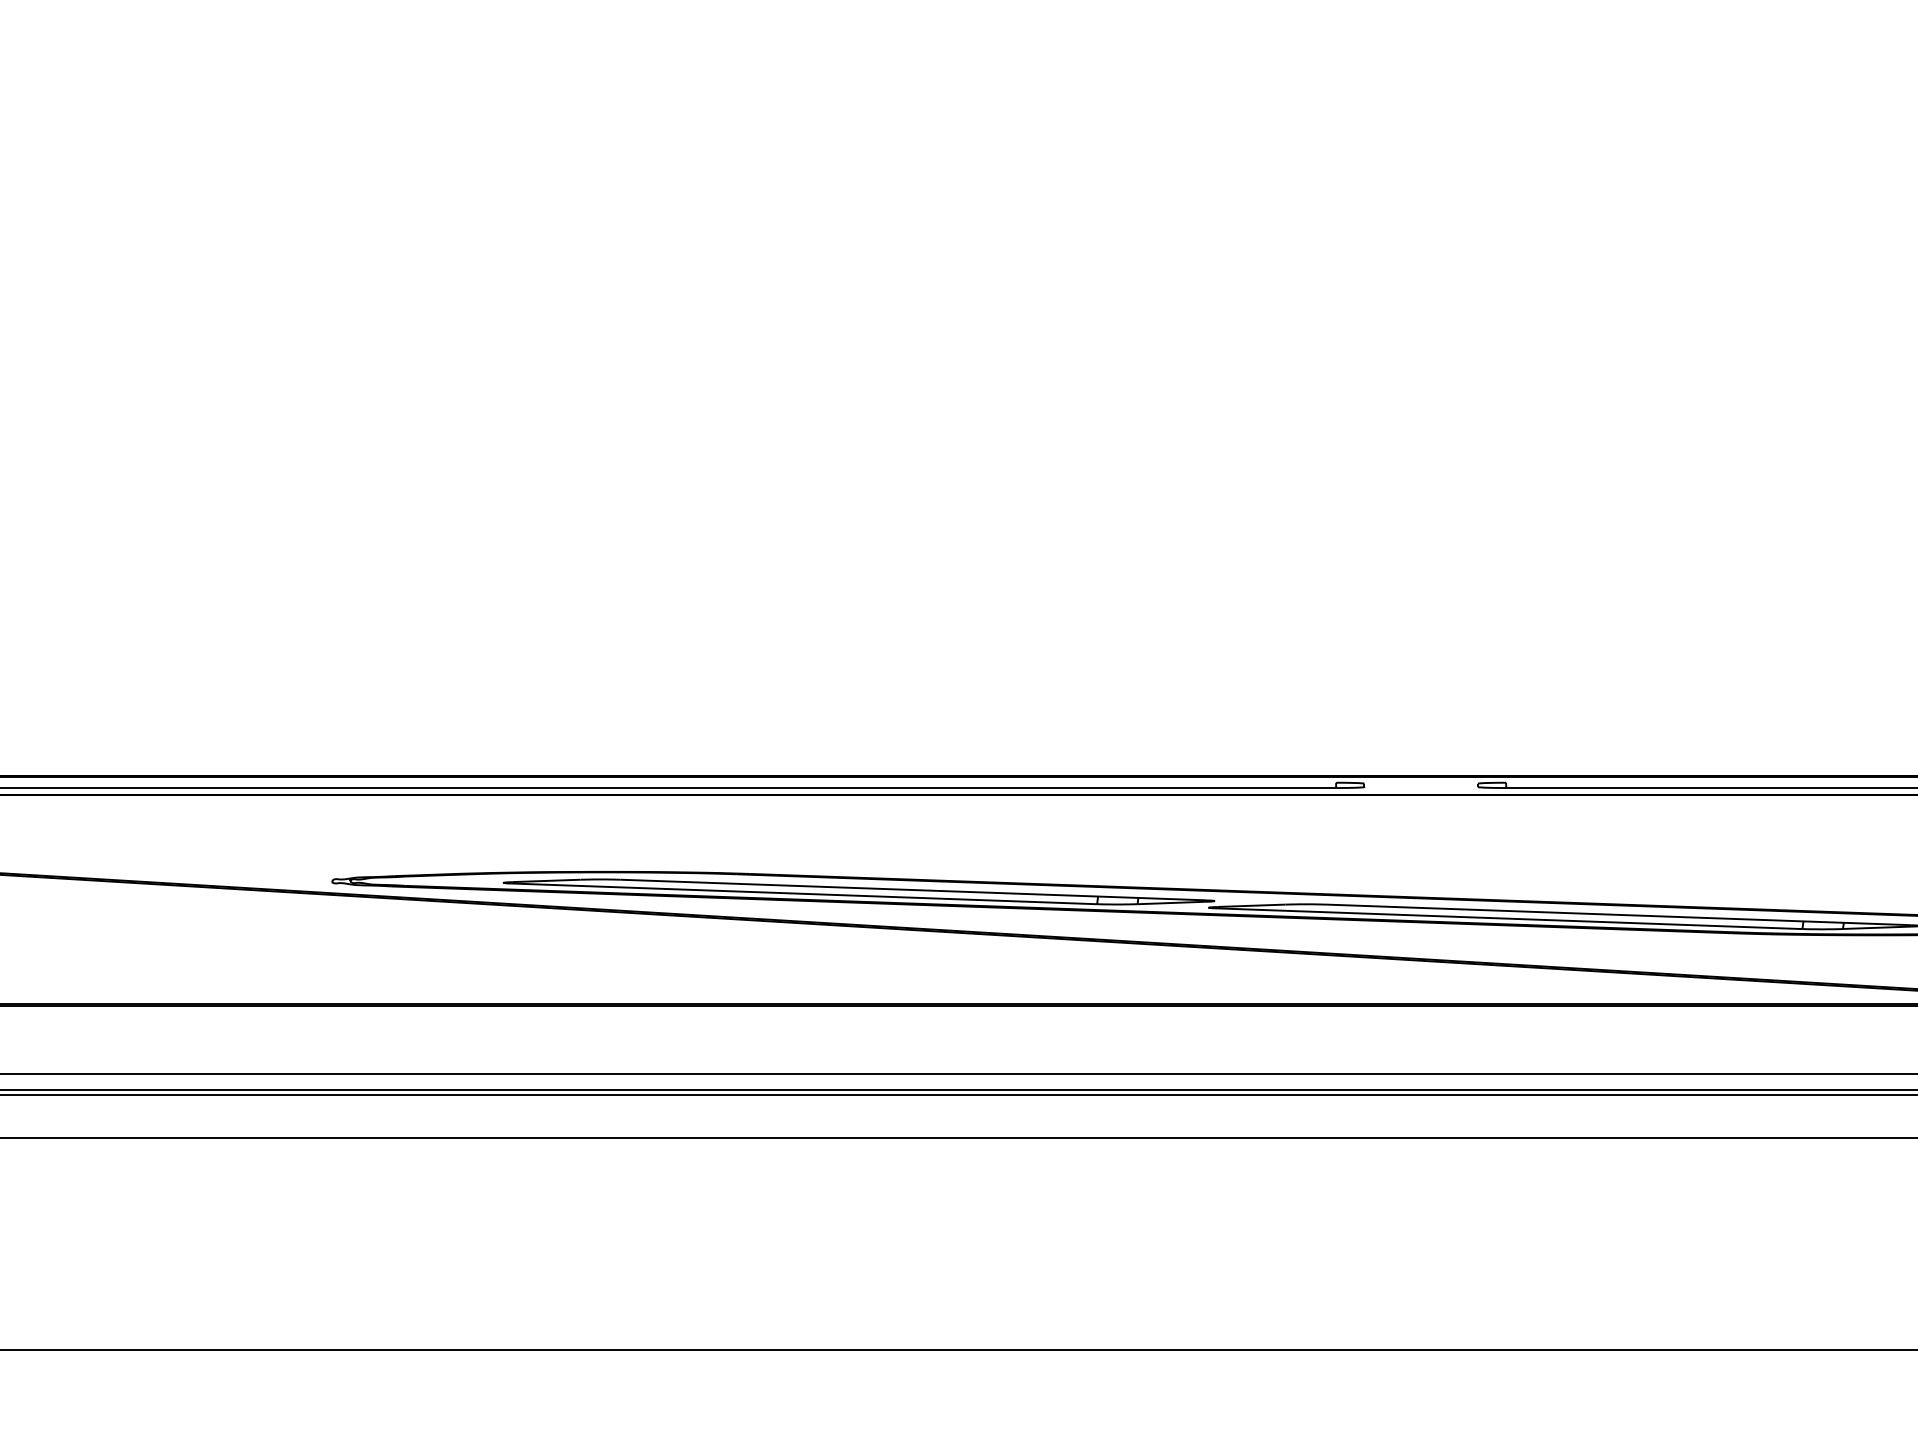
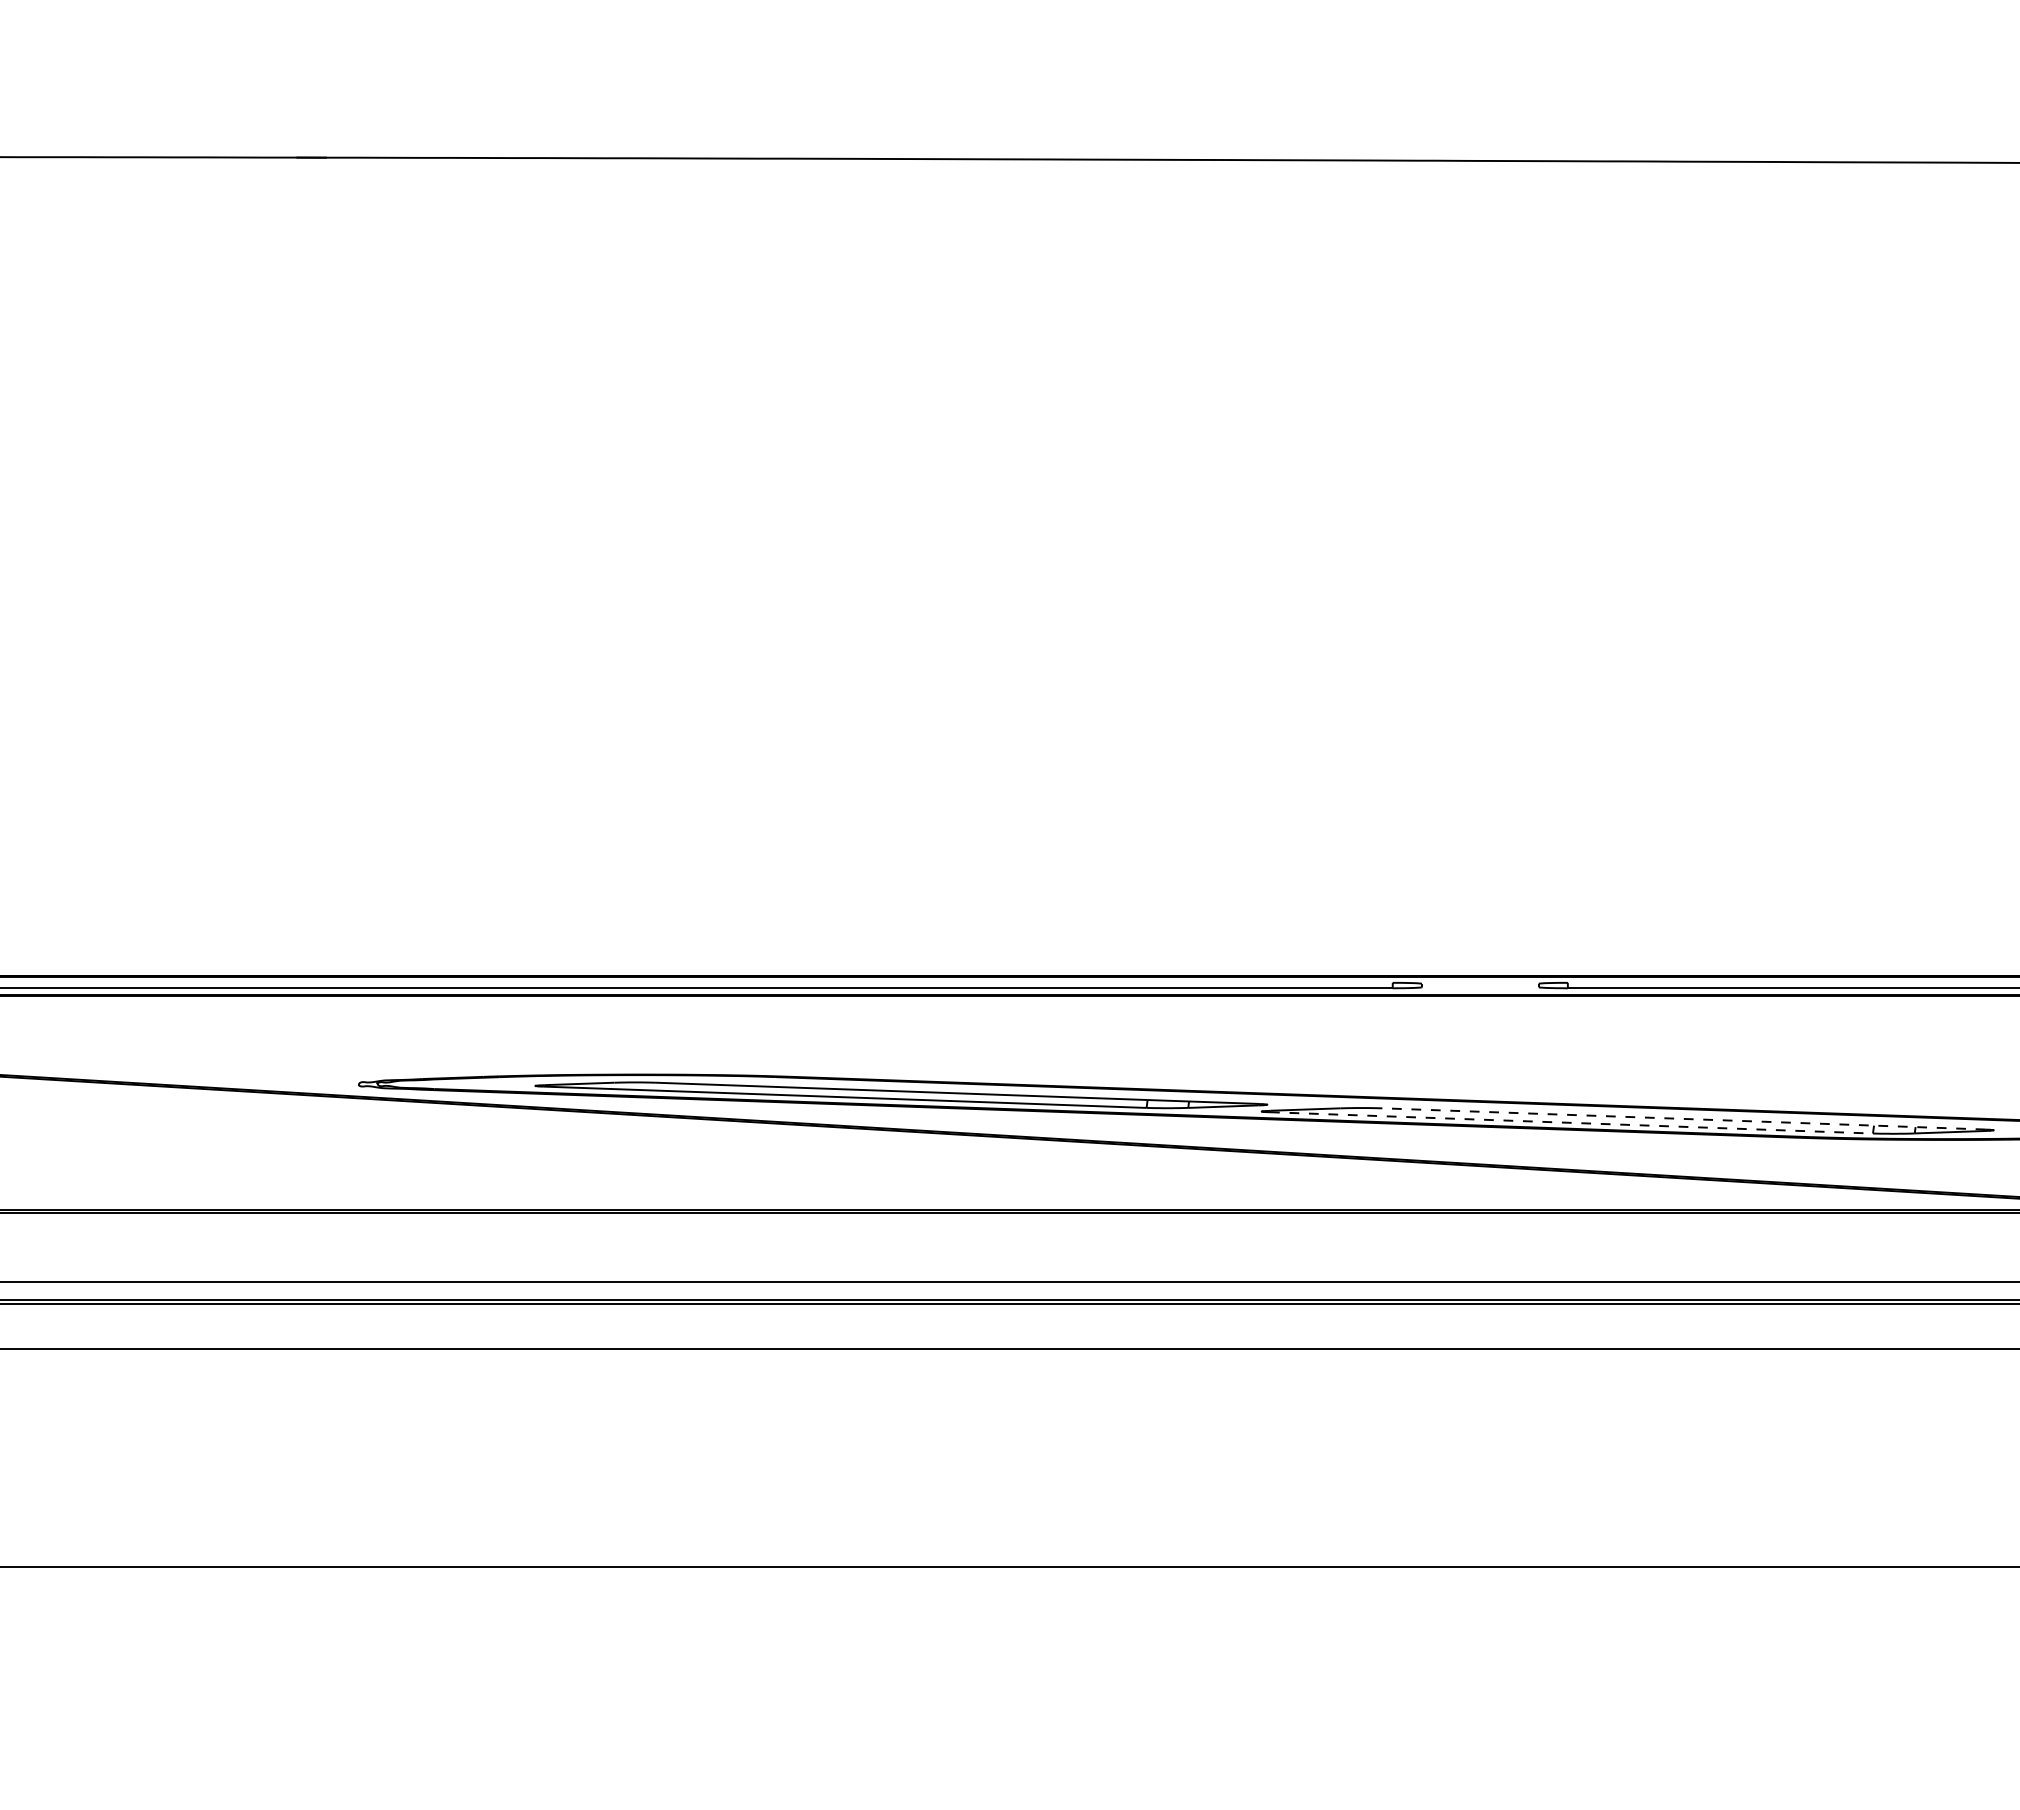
line: (1618, 914) -> (1683, 1118), solid -> dashed
line: (1509, 918) -> (1571, 1122), solid -> dashed

